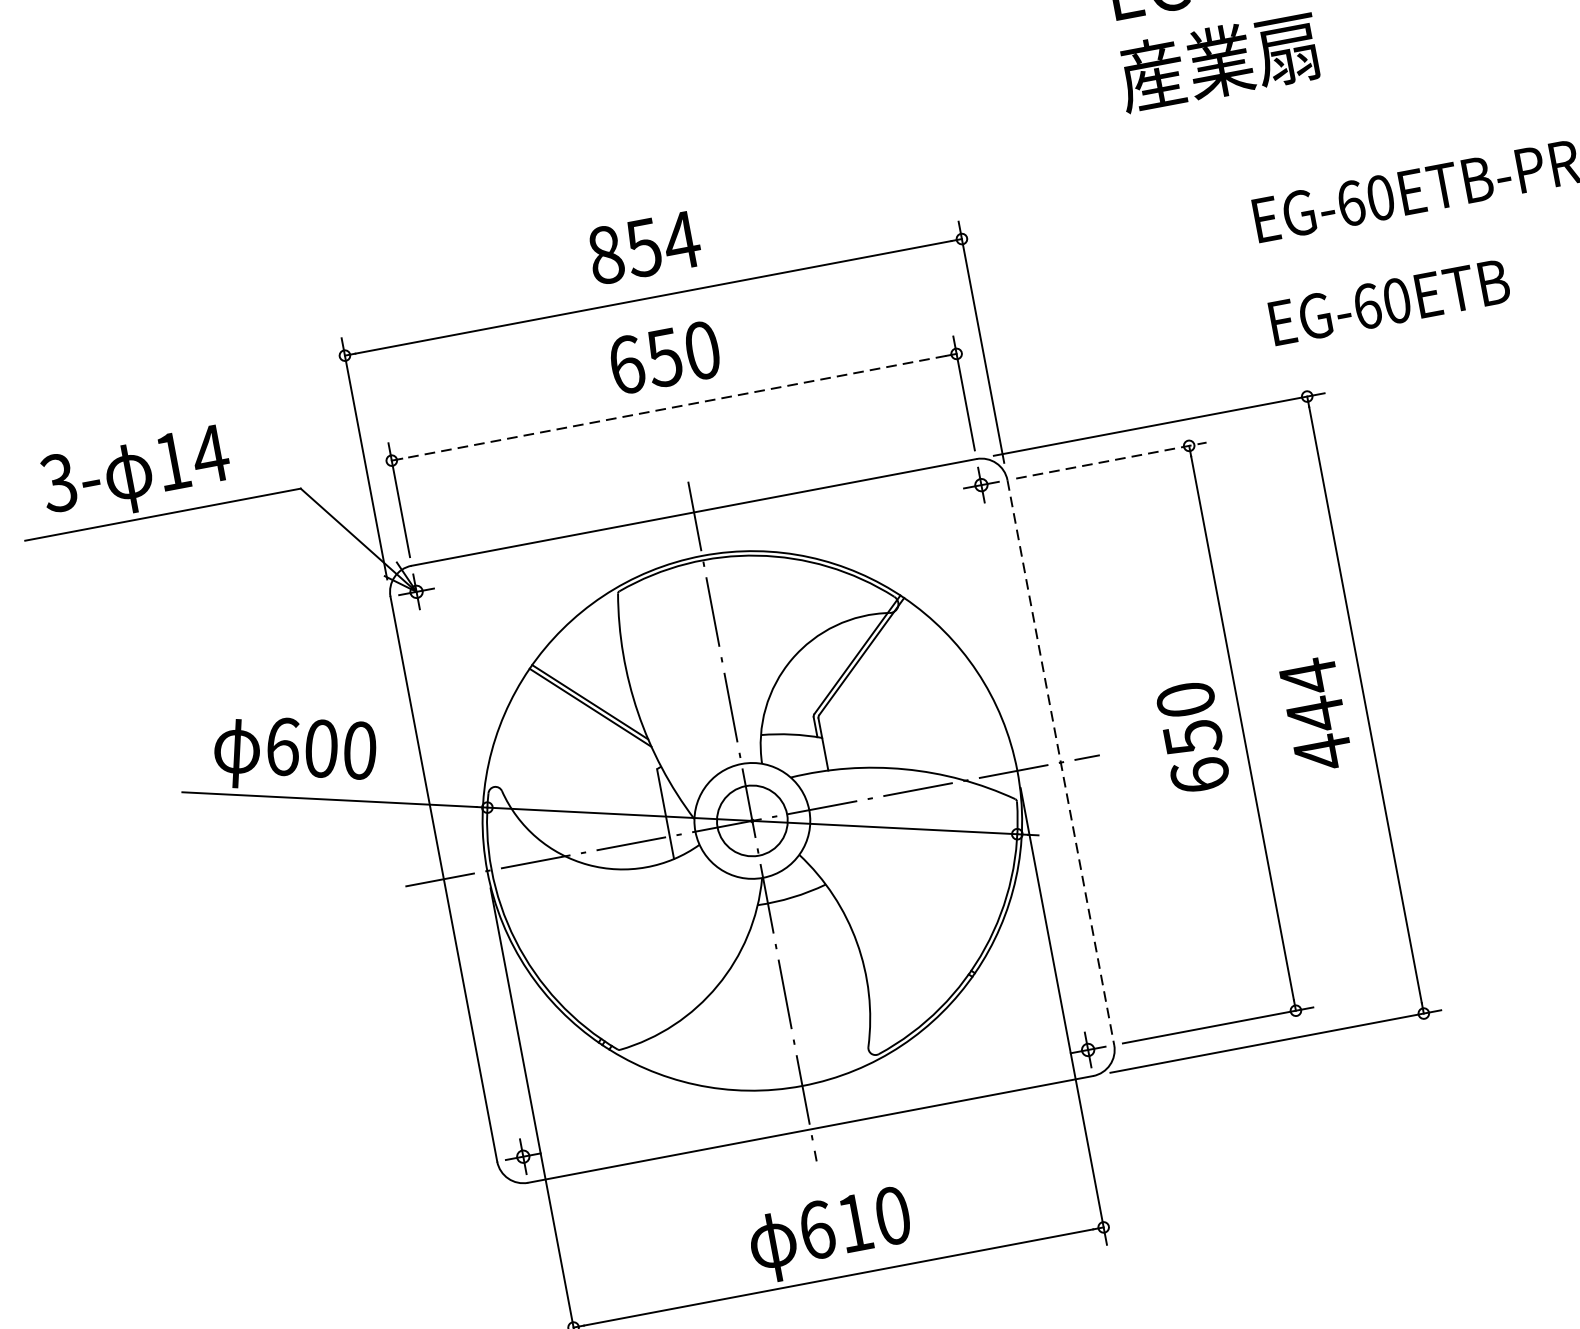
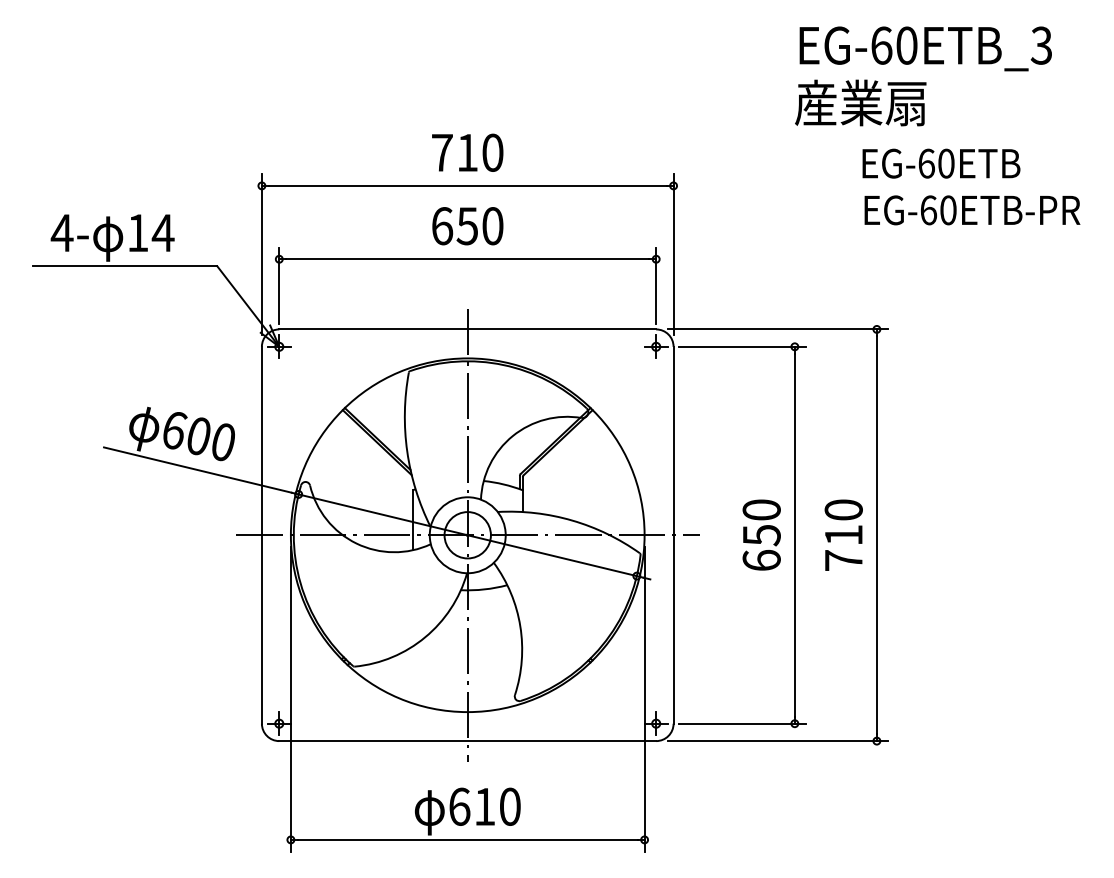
text: (645, 247) -> (468, 152), 854 -> 710
text: (1389, 301) -> (941, 163), moved
line: (673, 407) -> (467, 259), dashed -> solid
line: (1110, 460) -> (742, 346), dashed -> solid
text: (58, 483) -> (61, 233), 3- -> 4-
text: (1315, 714) -> (843, 535), 444 -> 710
line: (1060, 763) -> (673, 535), dashed -> solid

